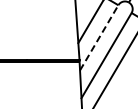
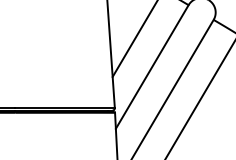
line: (99, 37) -> (152, 66), dashed -> solid

